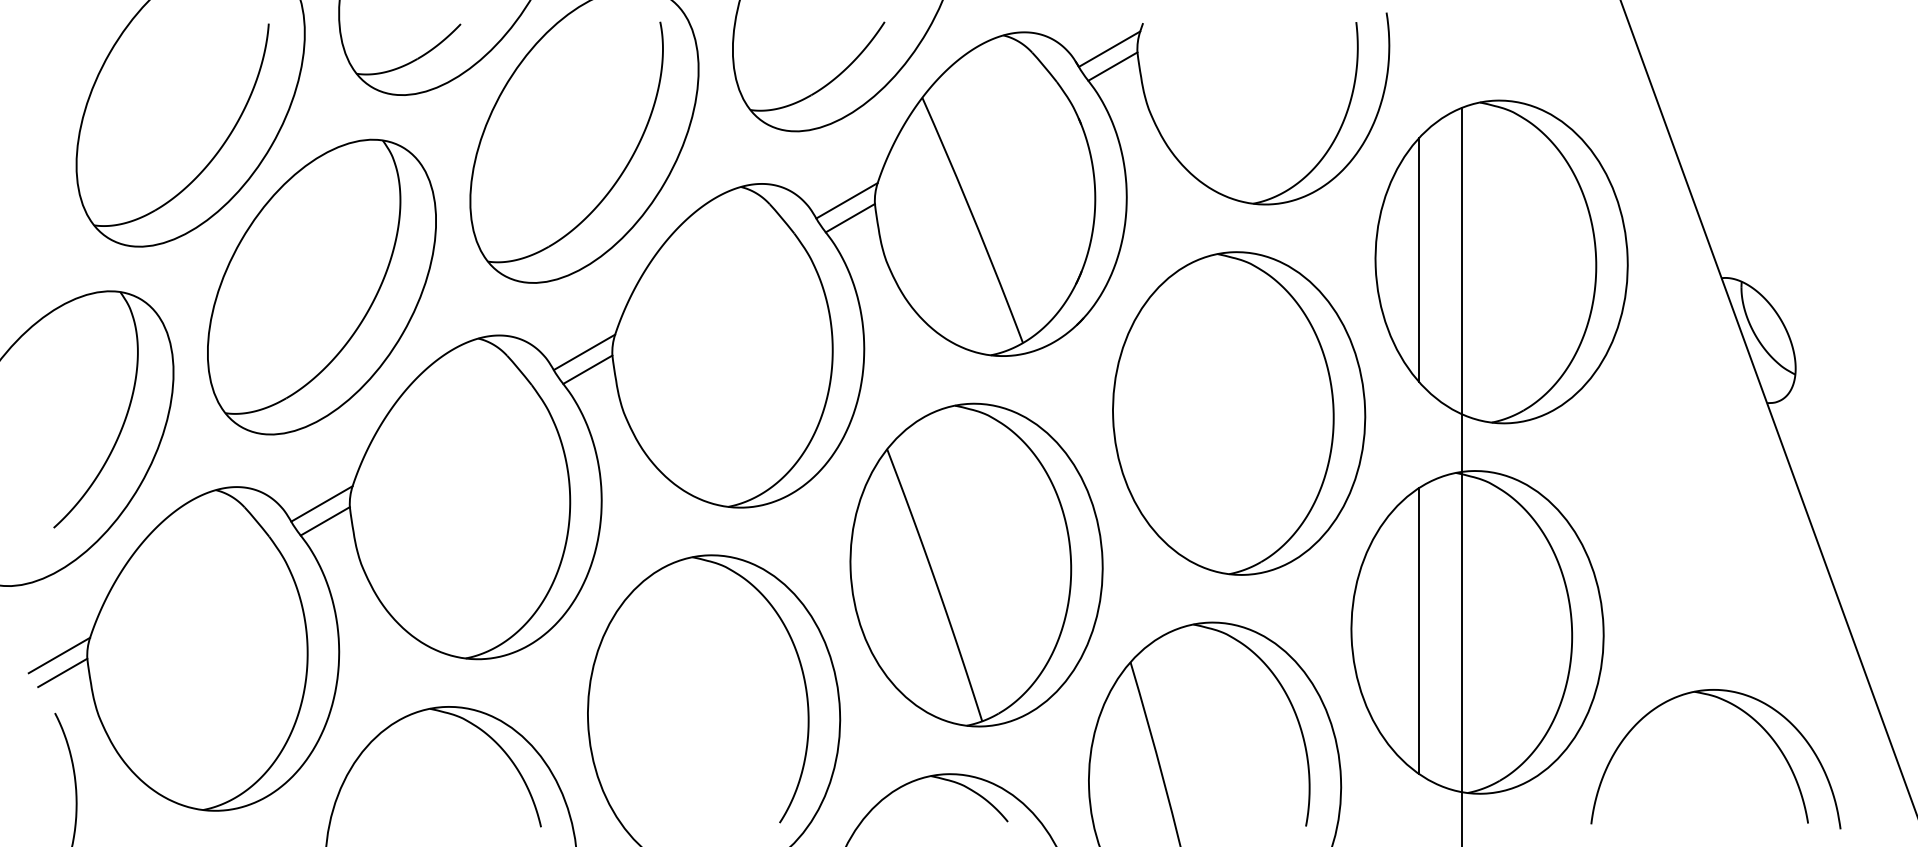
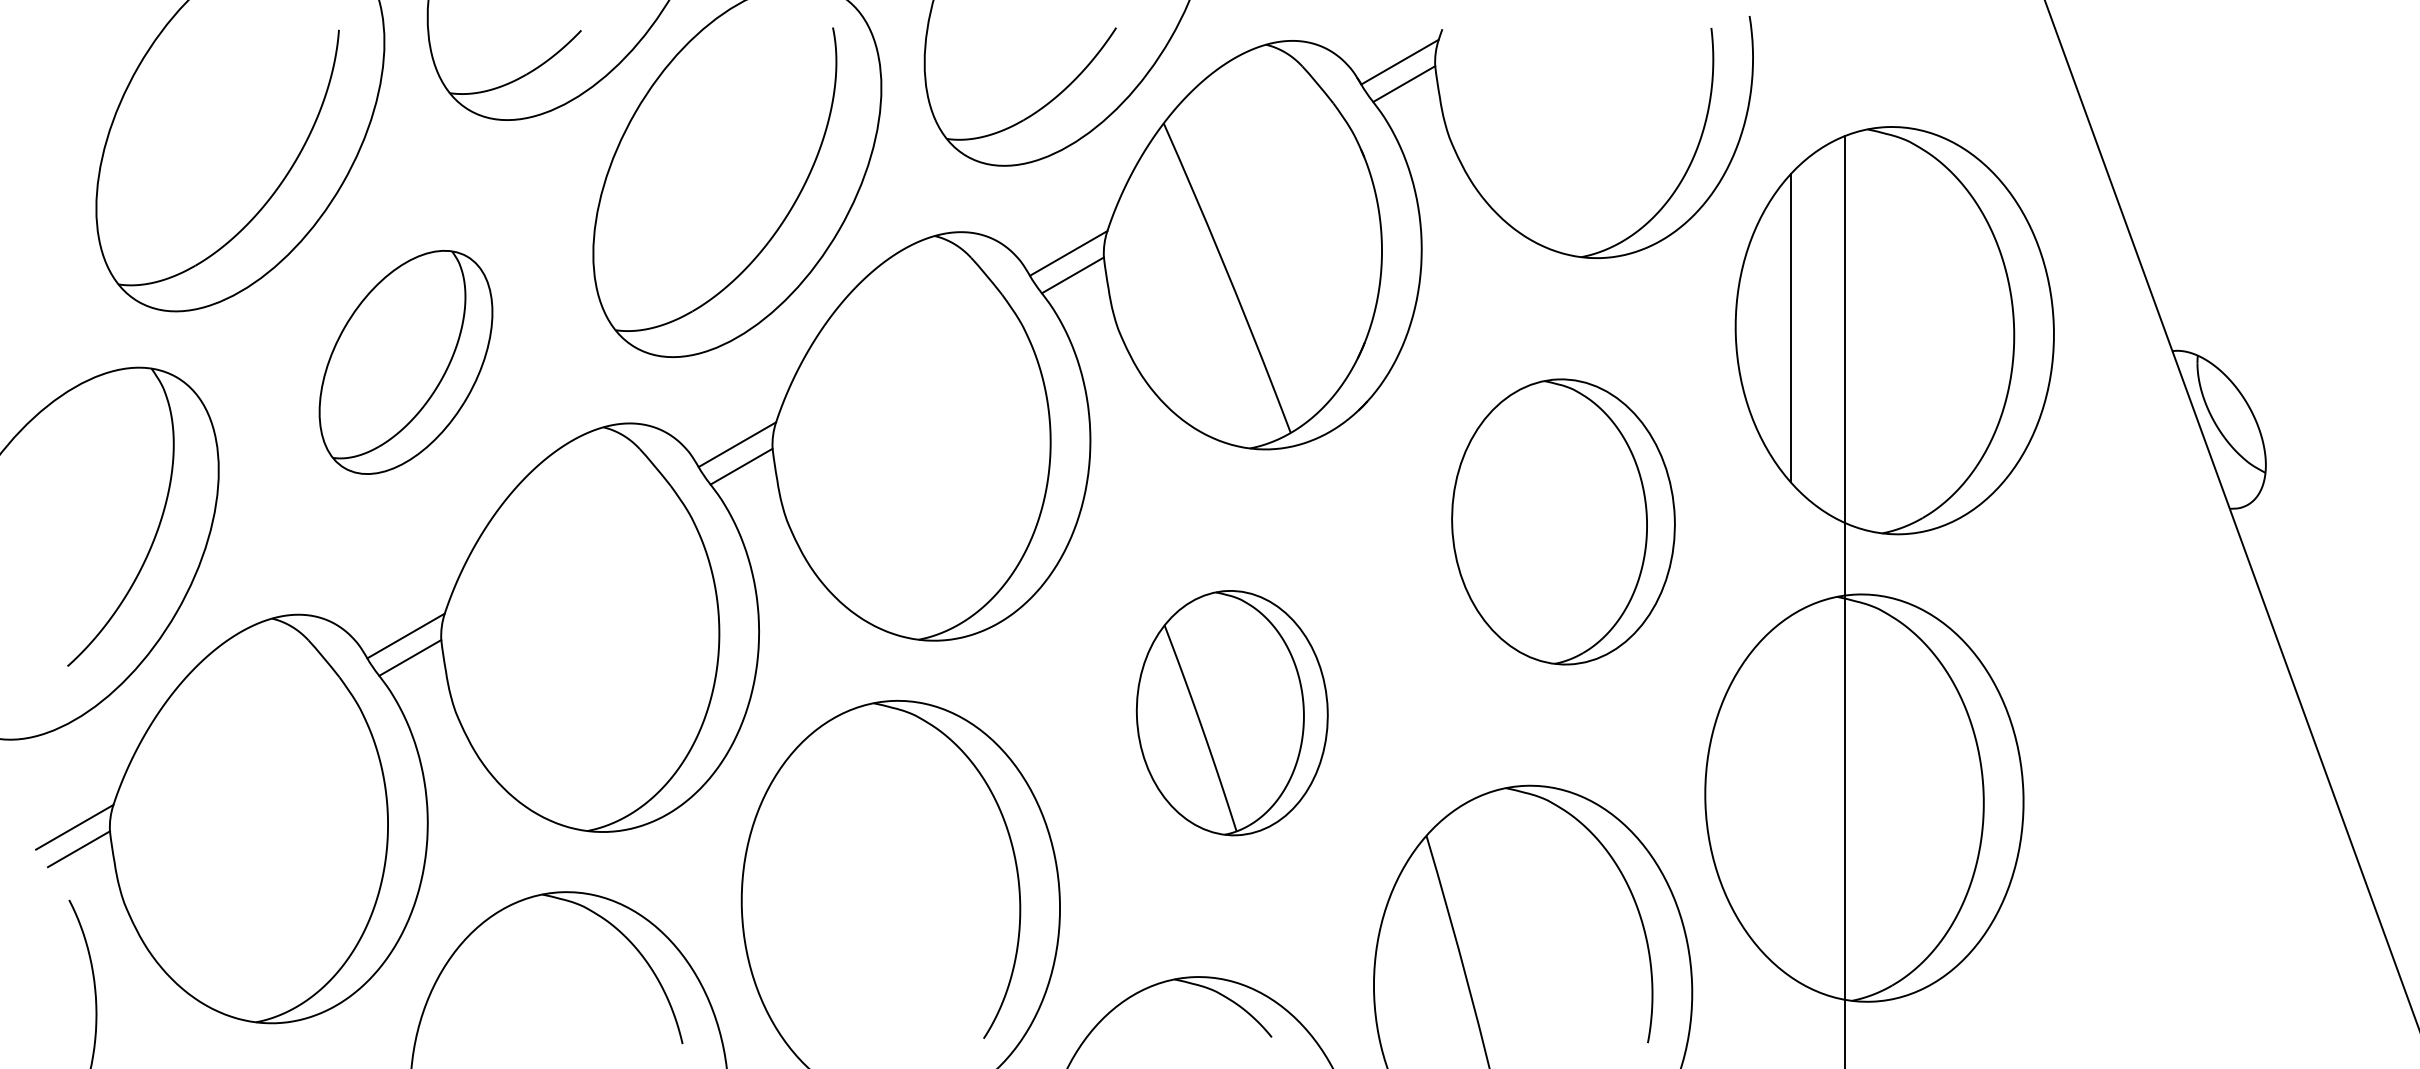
part: (321, 287) -> (405, 362), size x0.6
part: (1239, 413) -> (1563, 521), size x0.7
part: (976, 564) -> (1232, 712), size x0.6
line: (1418, 631) -> (1790, 796), removed
part: (1750, 717) -> (2208, 905), removed

